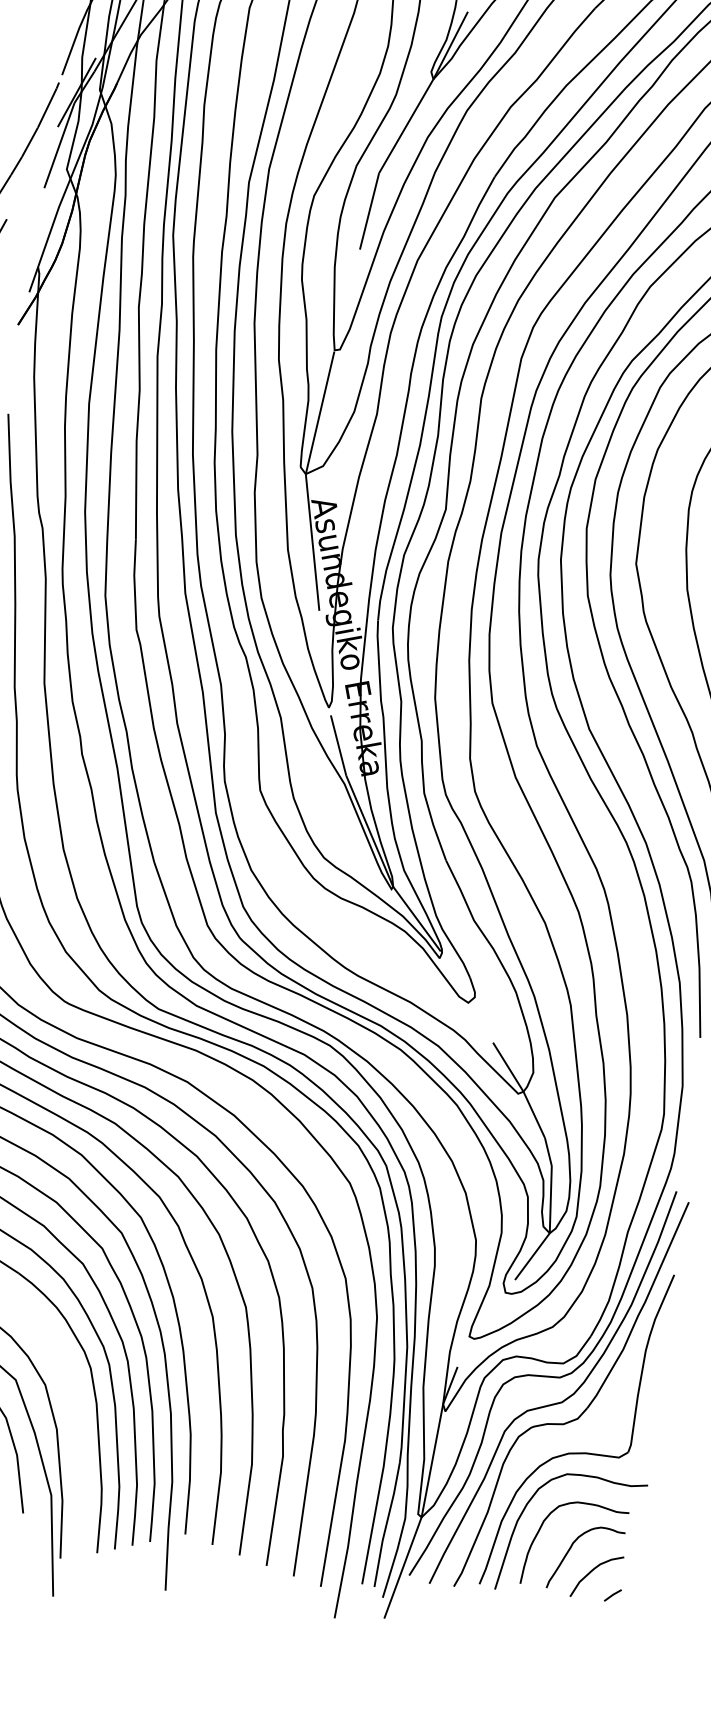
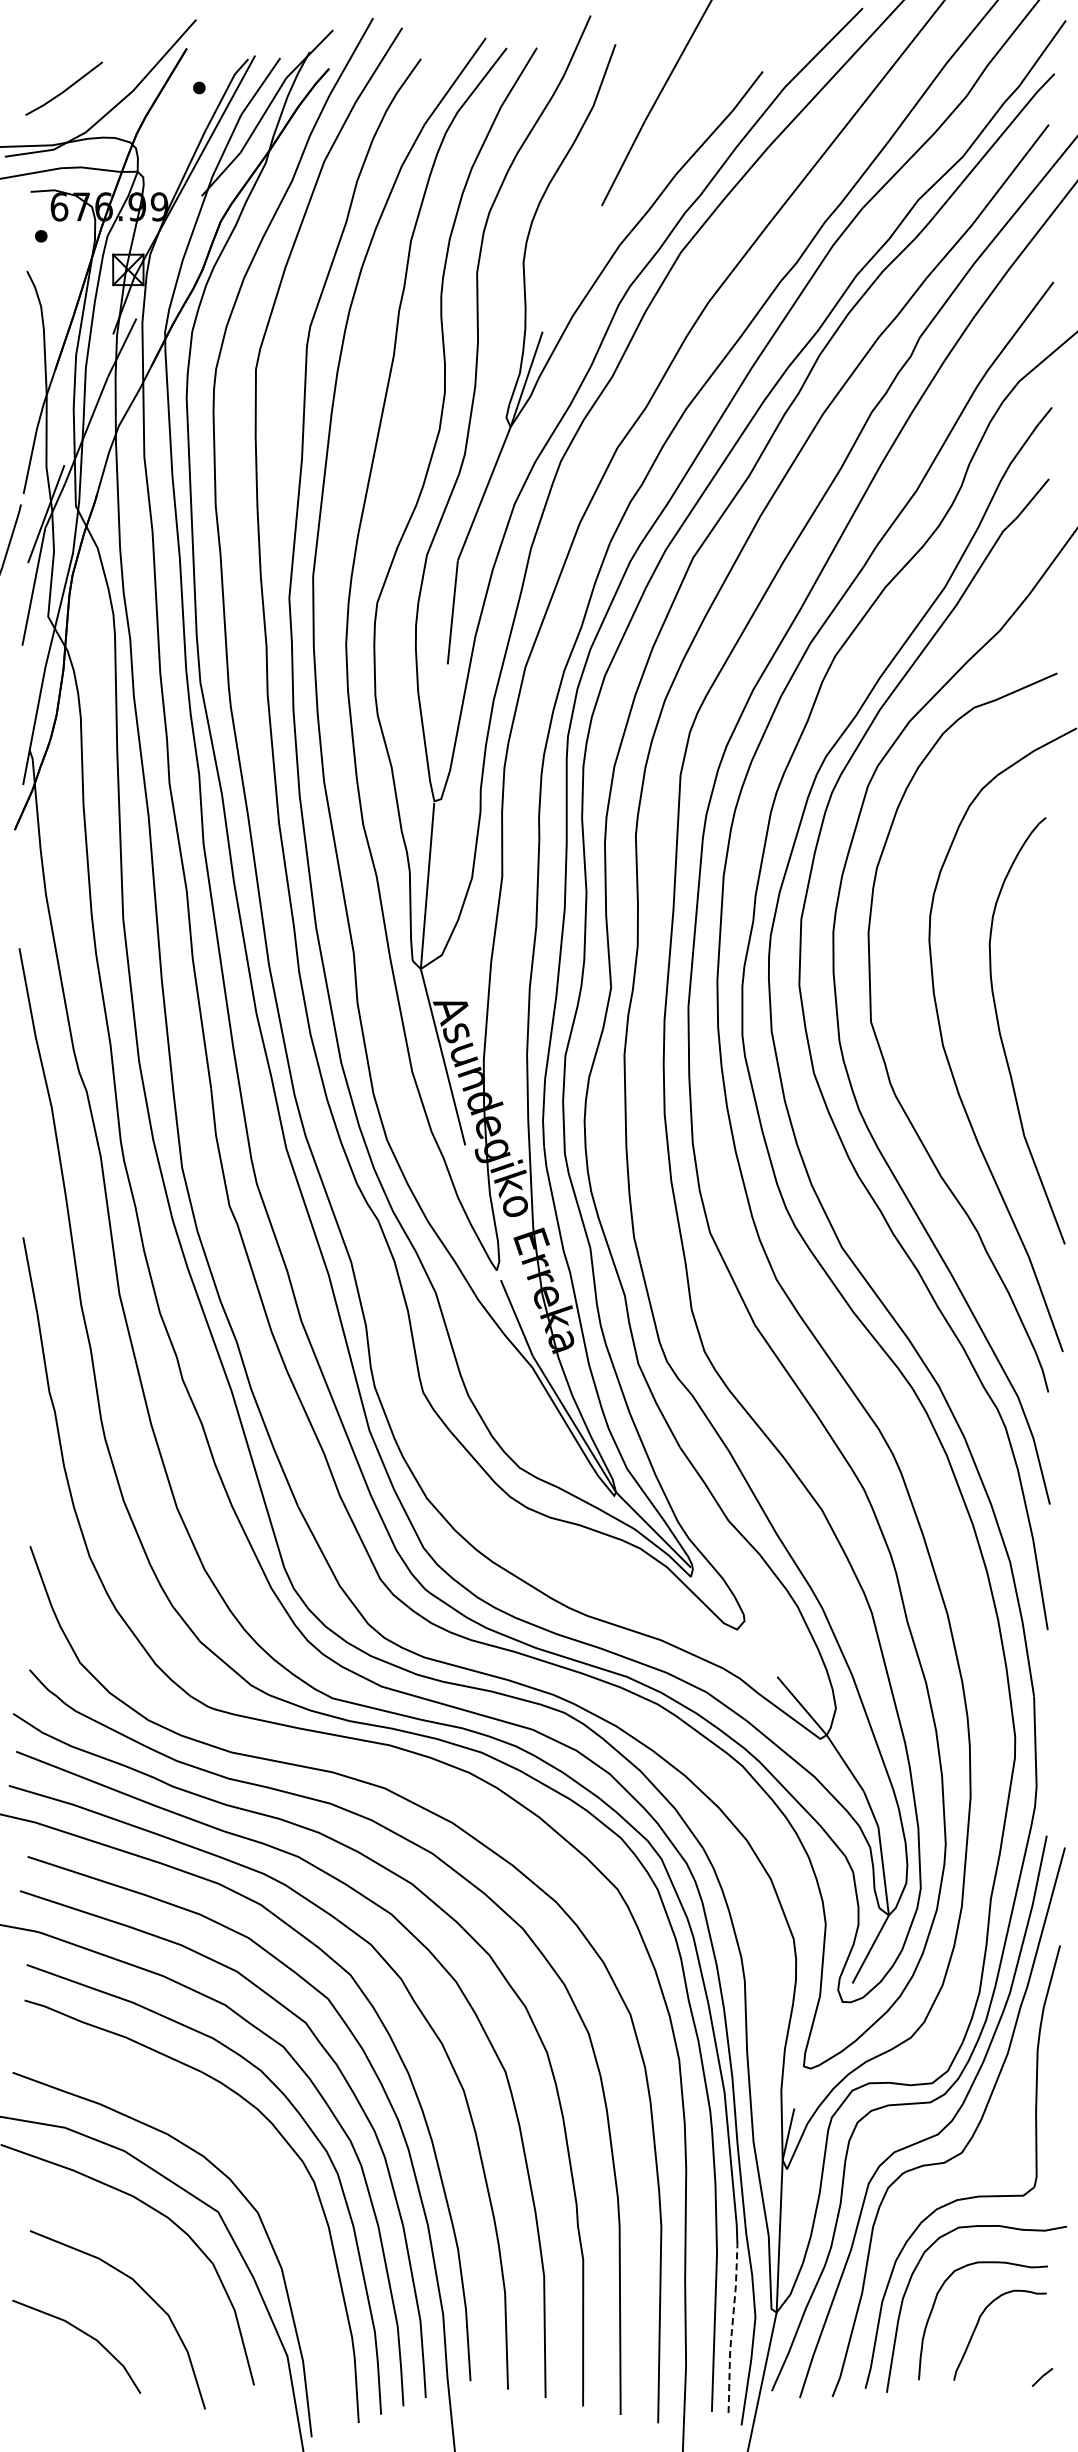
line: (386, 1525) -> (732, 2329), solid -> dashed
curve: (592, 1571) -> (1011, 2349), removed

